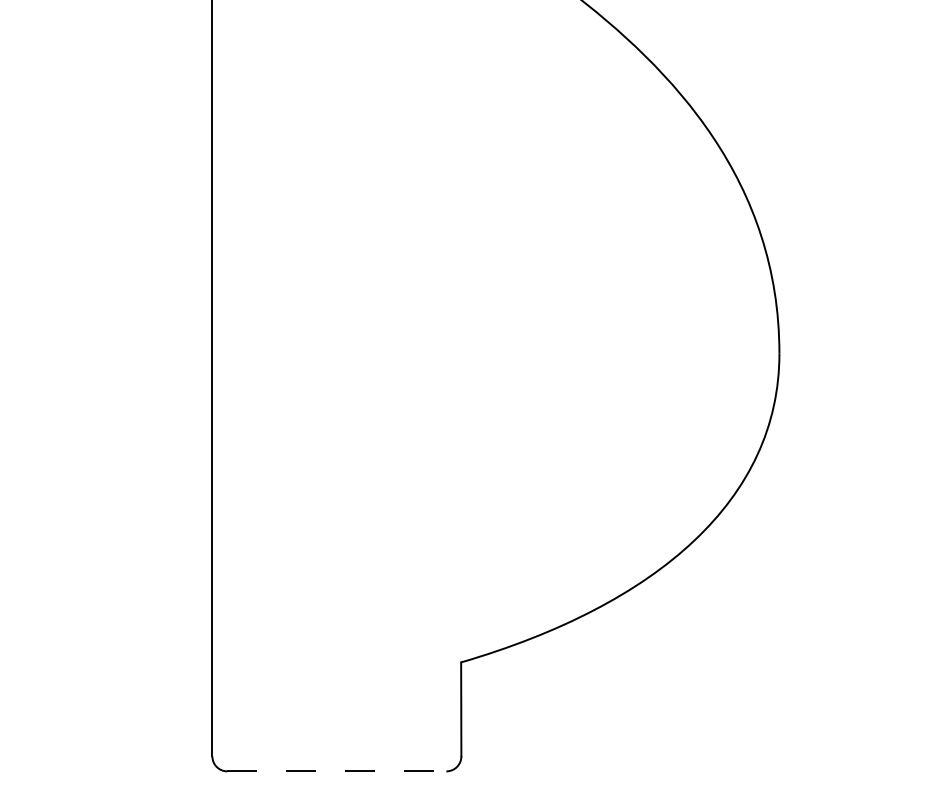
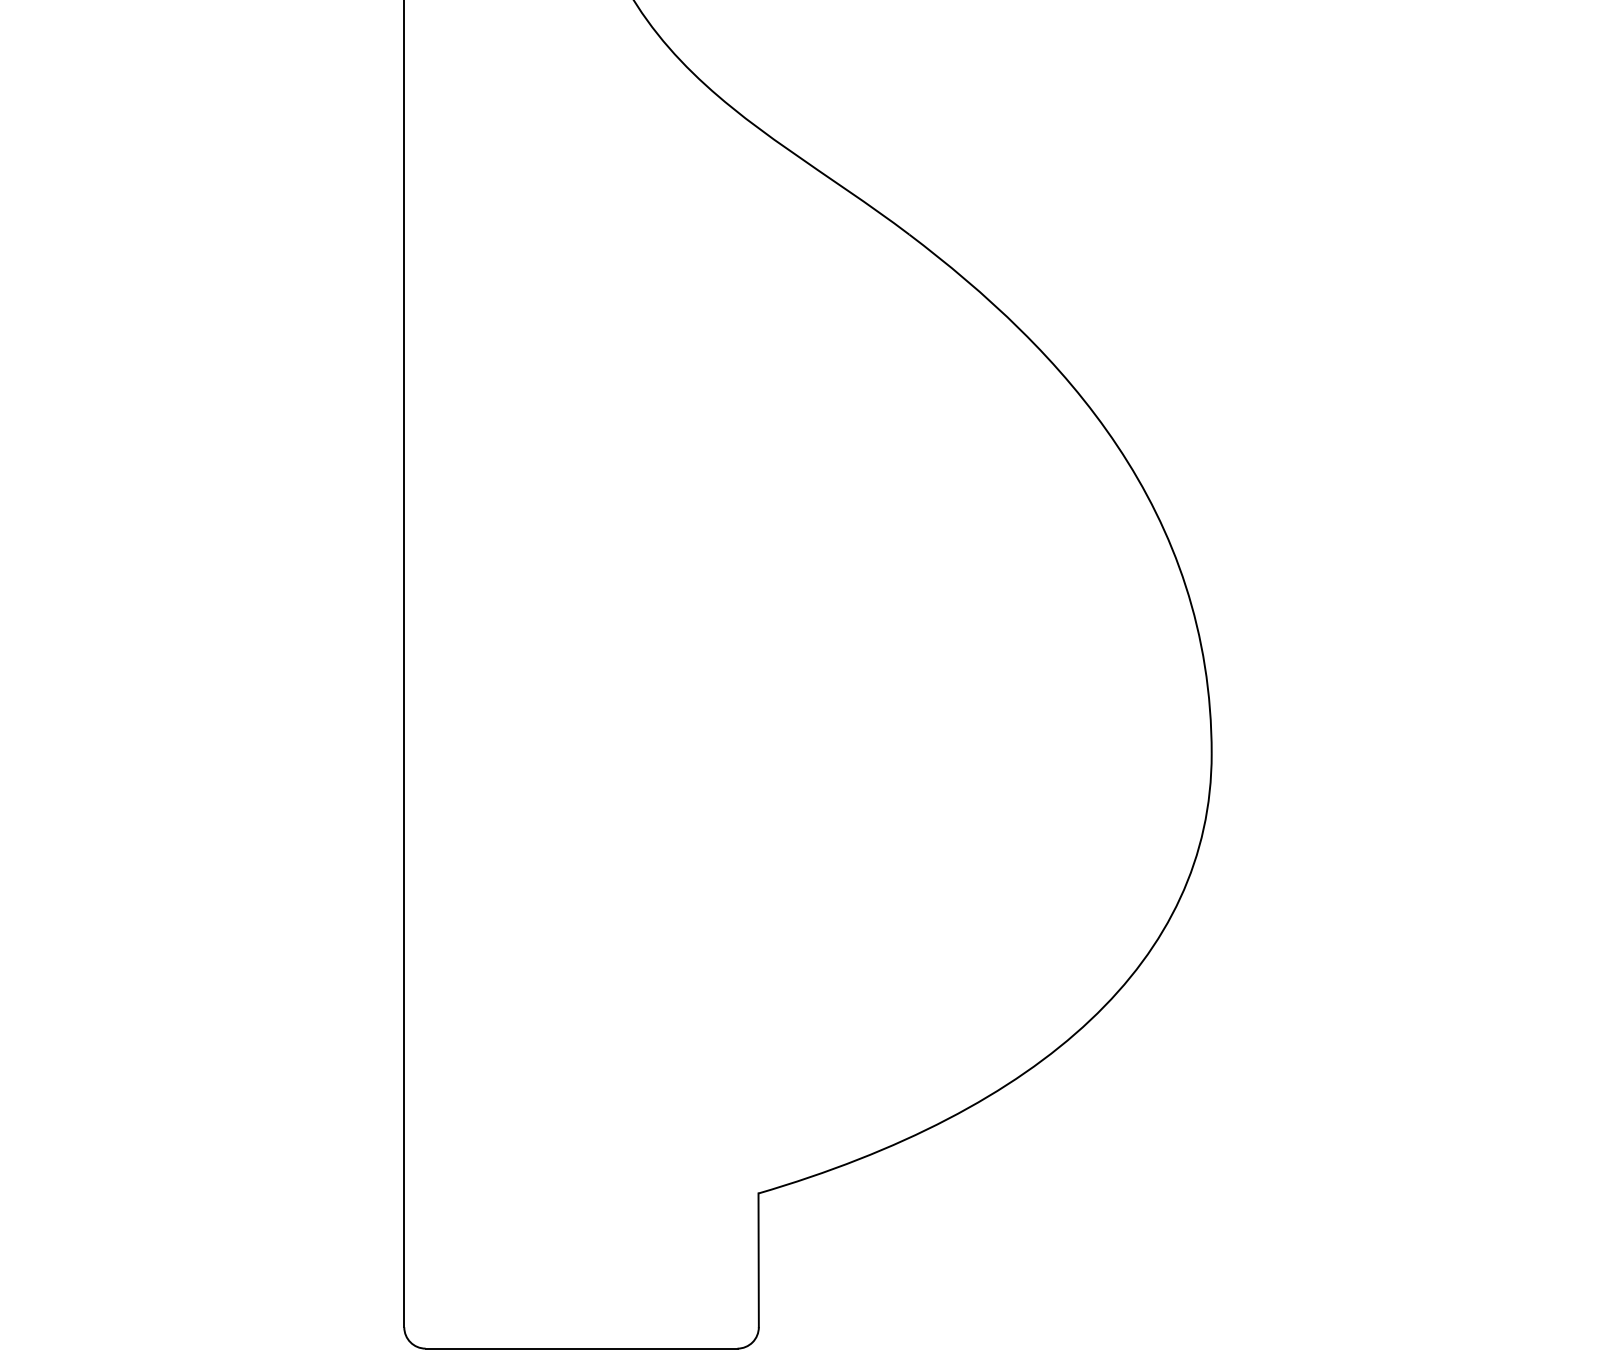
line: (336, 771) -> (581, 1348), dashed -> solid

